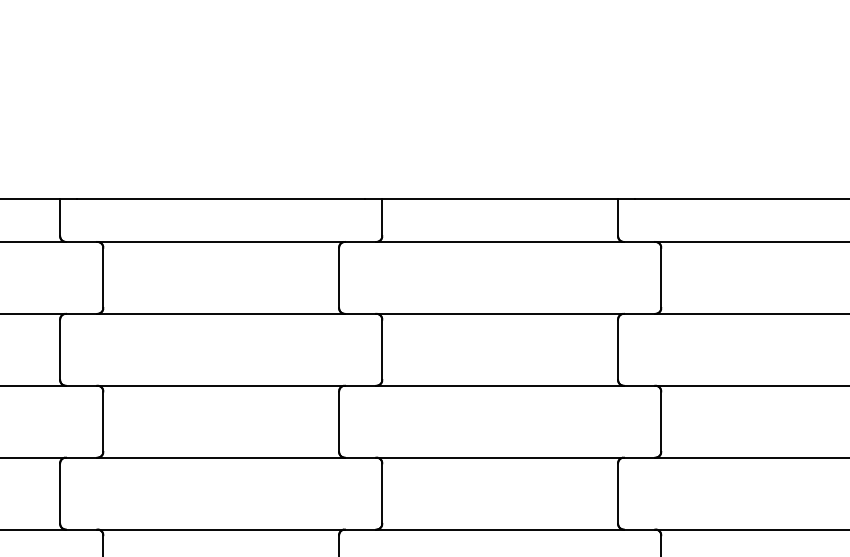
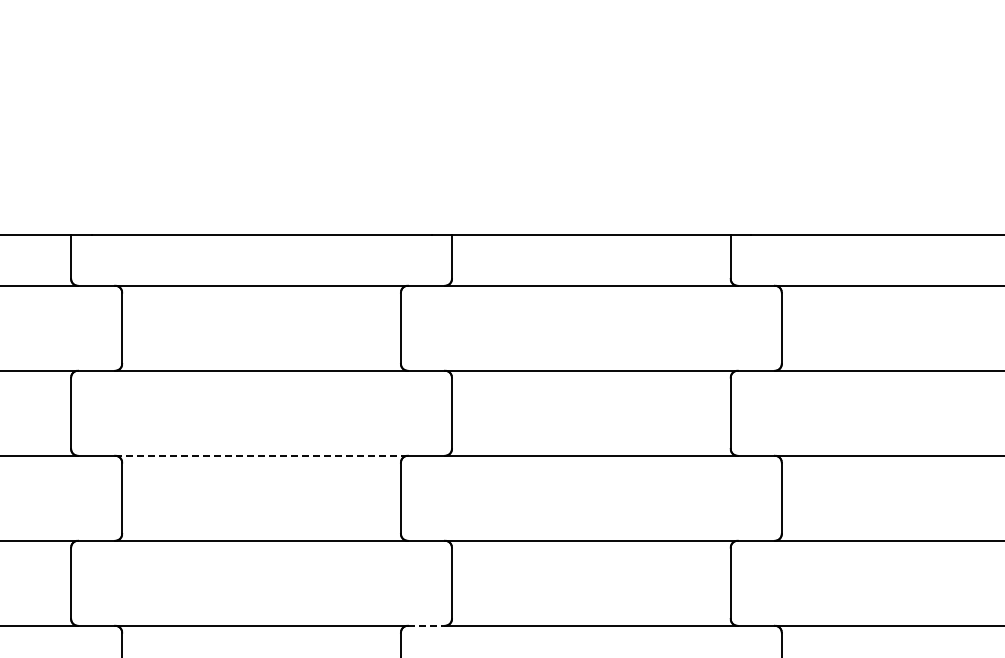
line: (222, 385) -> (262, 455), solid -> dashed
line: (360, 529) -> (426, 625), solid -> dashed

